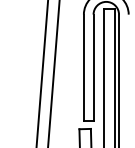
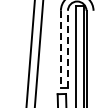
line: (83, 67) -> (60, 49), solid -> dashed
line: (92, 67) -> (67, 49), solid -> dashed

